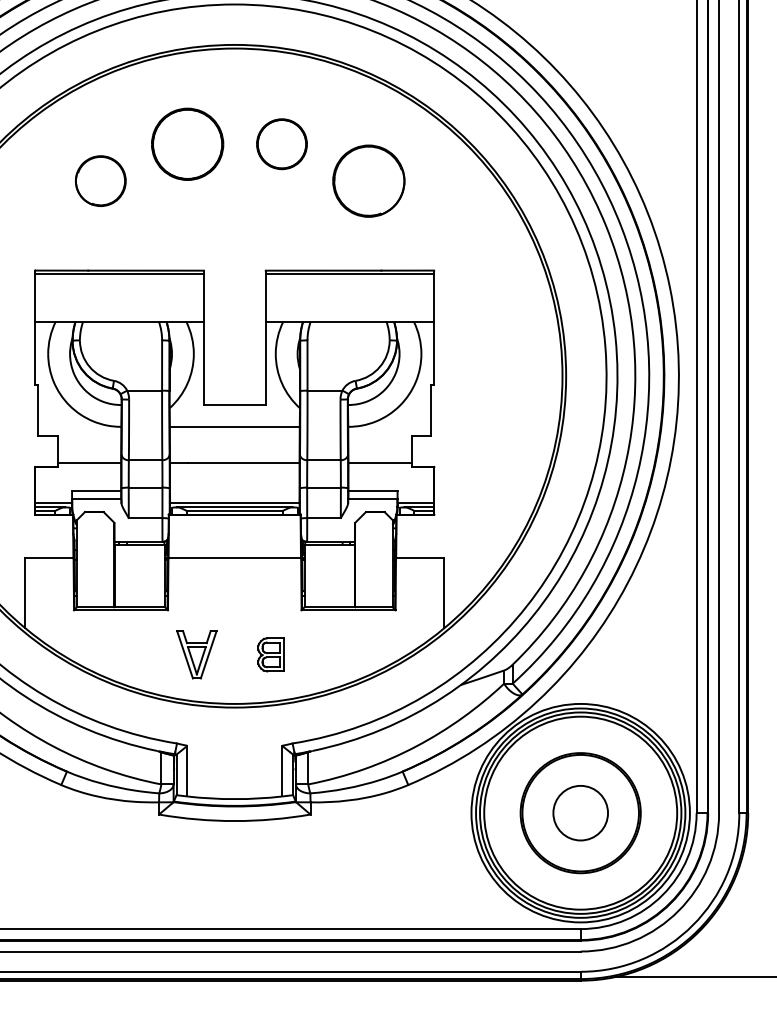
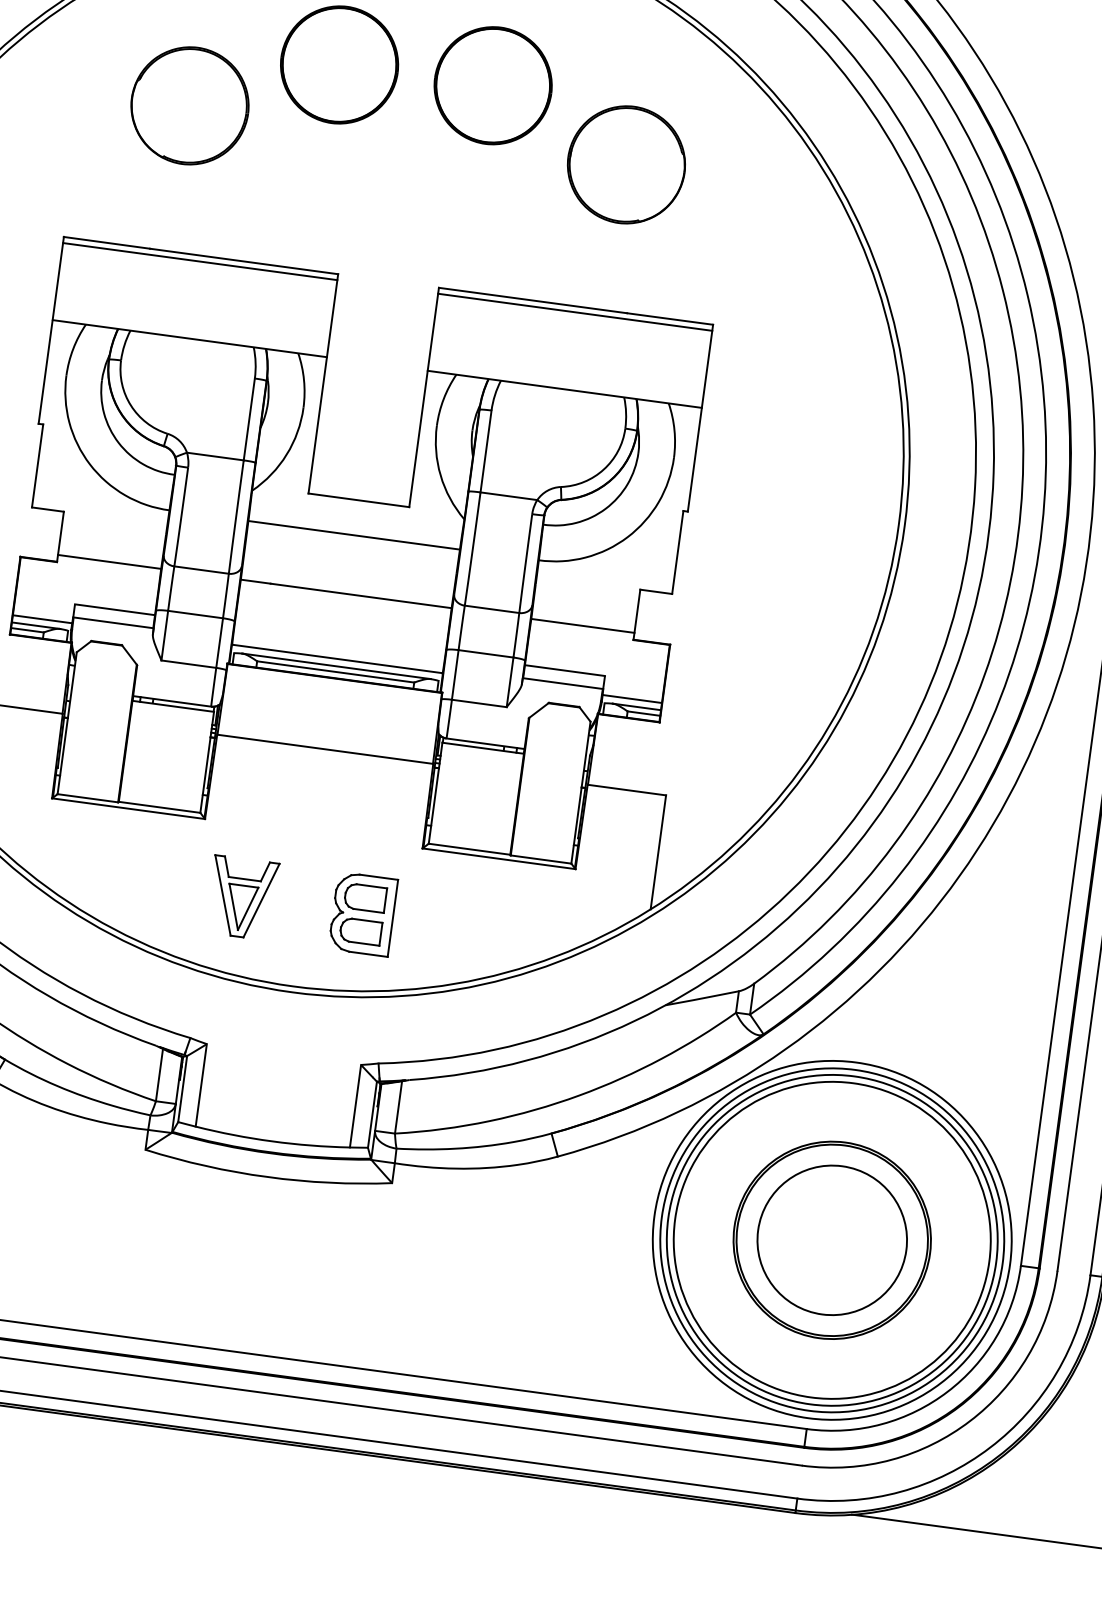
part: (281, 143) -> (492, 84), size x1.43
part: (100, 180) -> (189, 104), size x1.43
part: (270, 654) -> (362, 913), size x1.43
circle: (580, 812) -> (832, 1239), size x1.67

